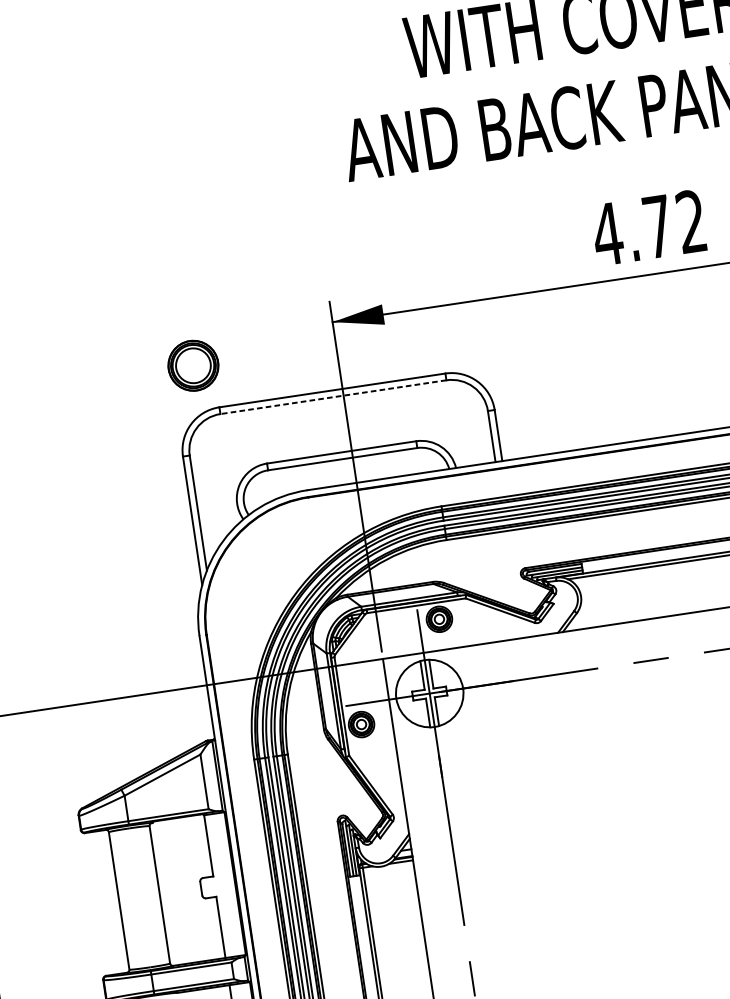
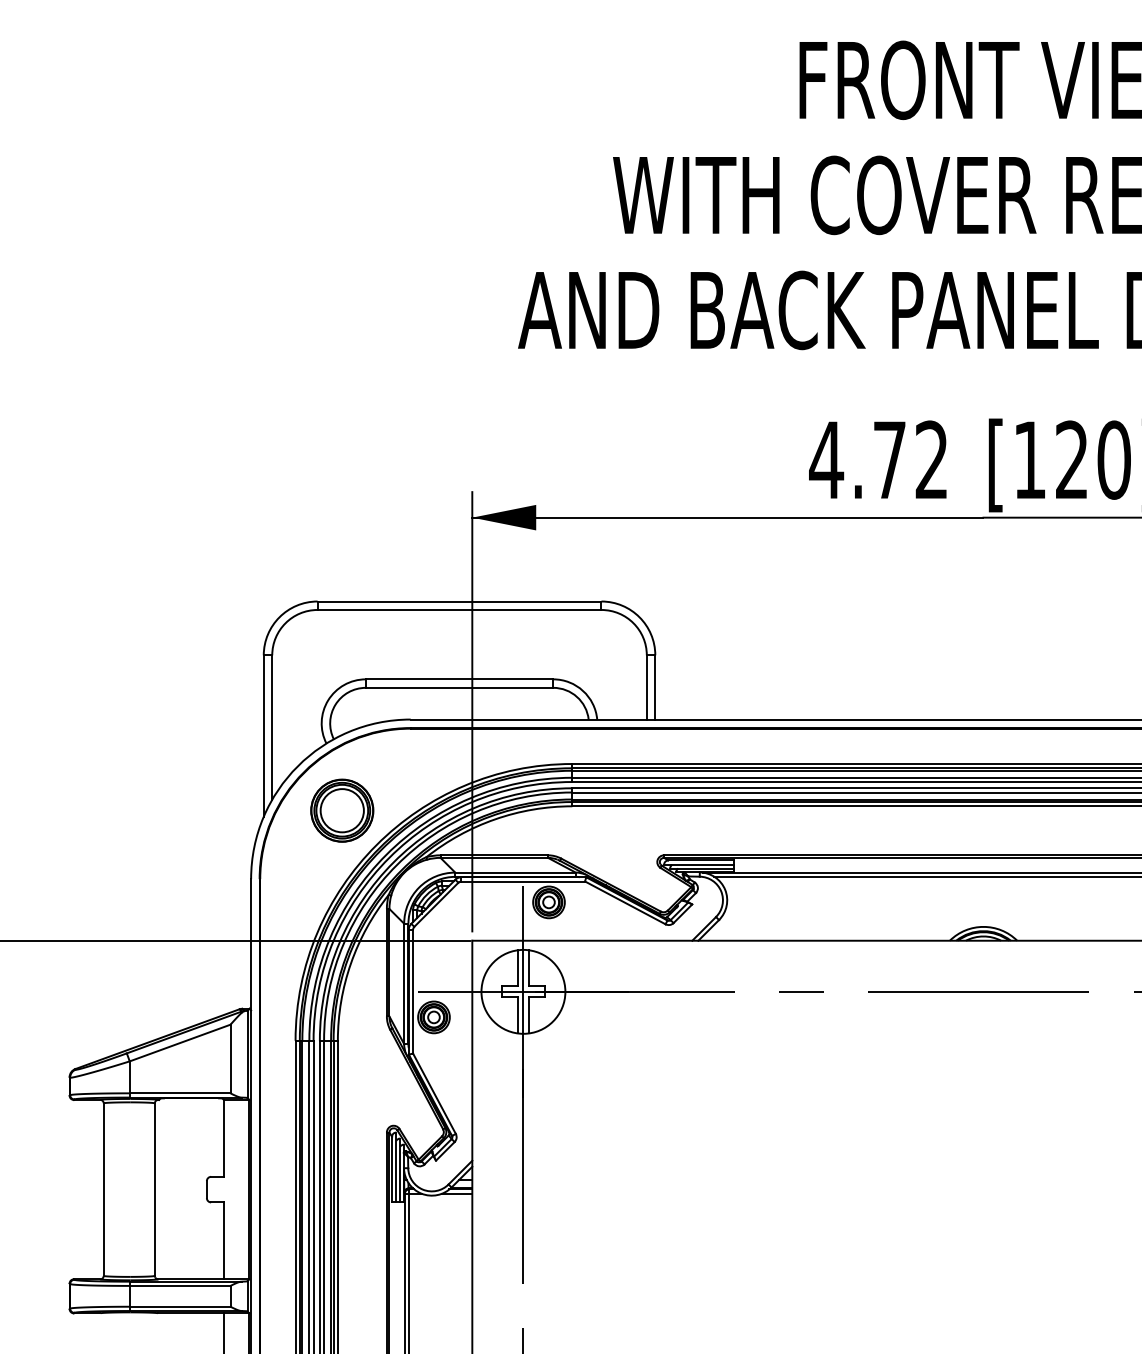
part: (193, 365) -> (342, 810), moved
line: (333, 397) -> (459, 610), dashed -> solid

